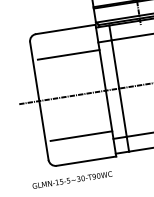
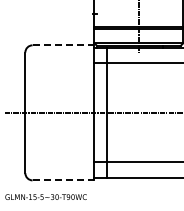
line: (66, 29) -> (63, 45), solid -> dashed
line: (68, 55) -> (61, 71), removed
line: (80, 136) -> (61, 154), removed
line: (86, 161) -> (63, 180), solid -> dashed

